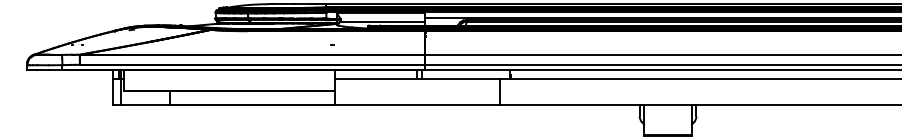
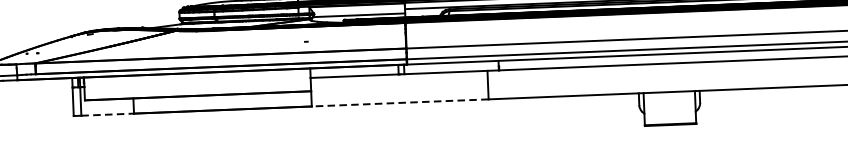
line: (145, 105) -> (108, 115), solid -> dashed
line: (417, 105) -> (400, 103), solid -> dashed

